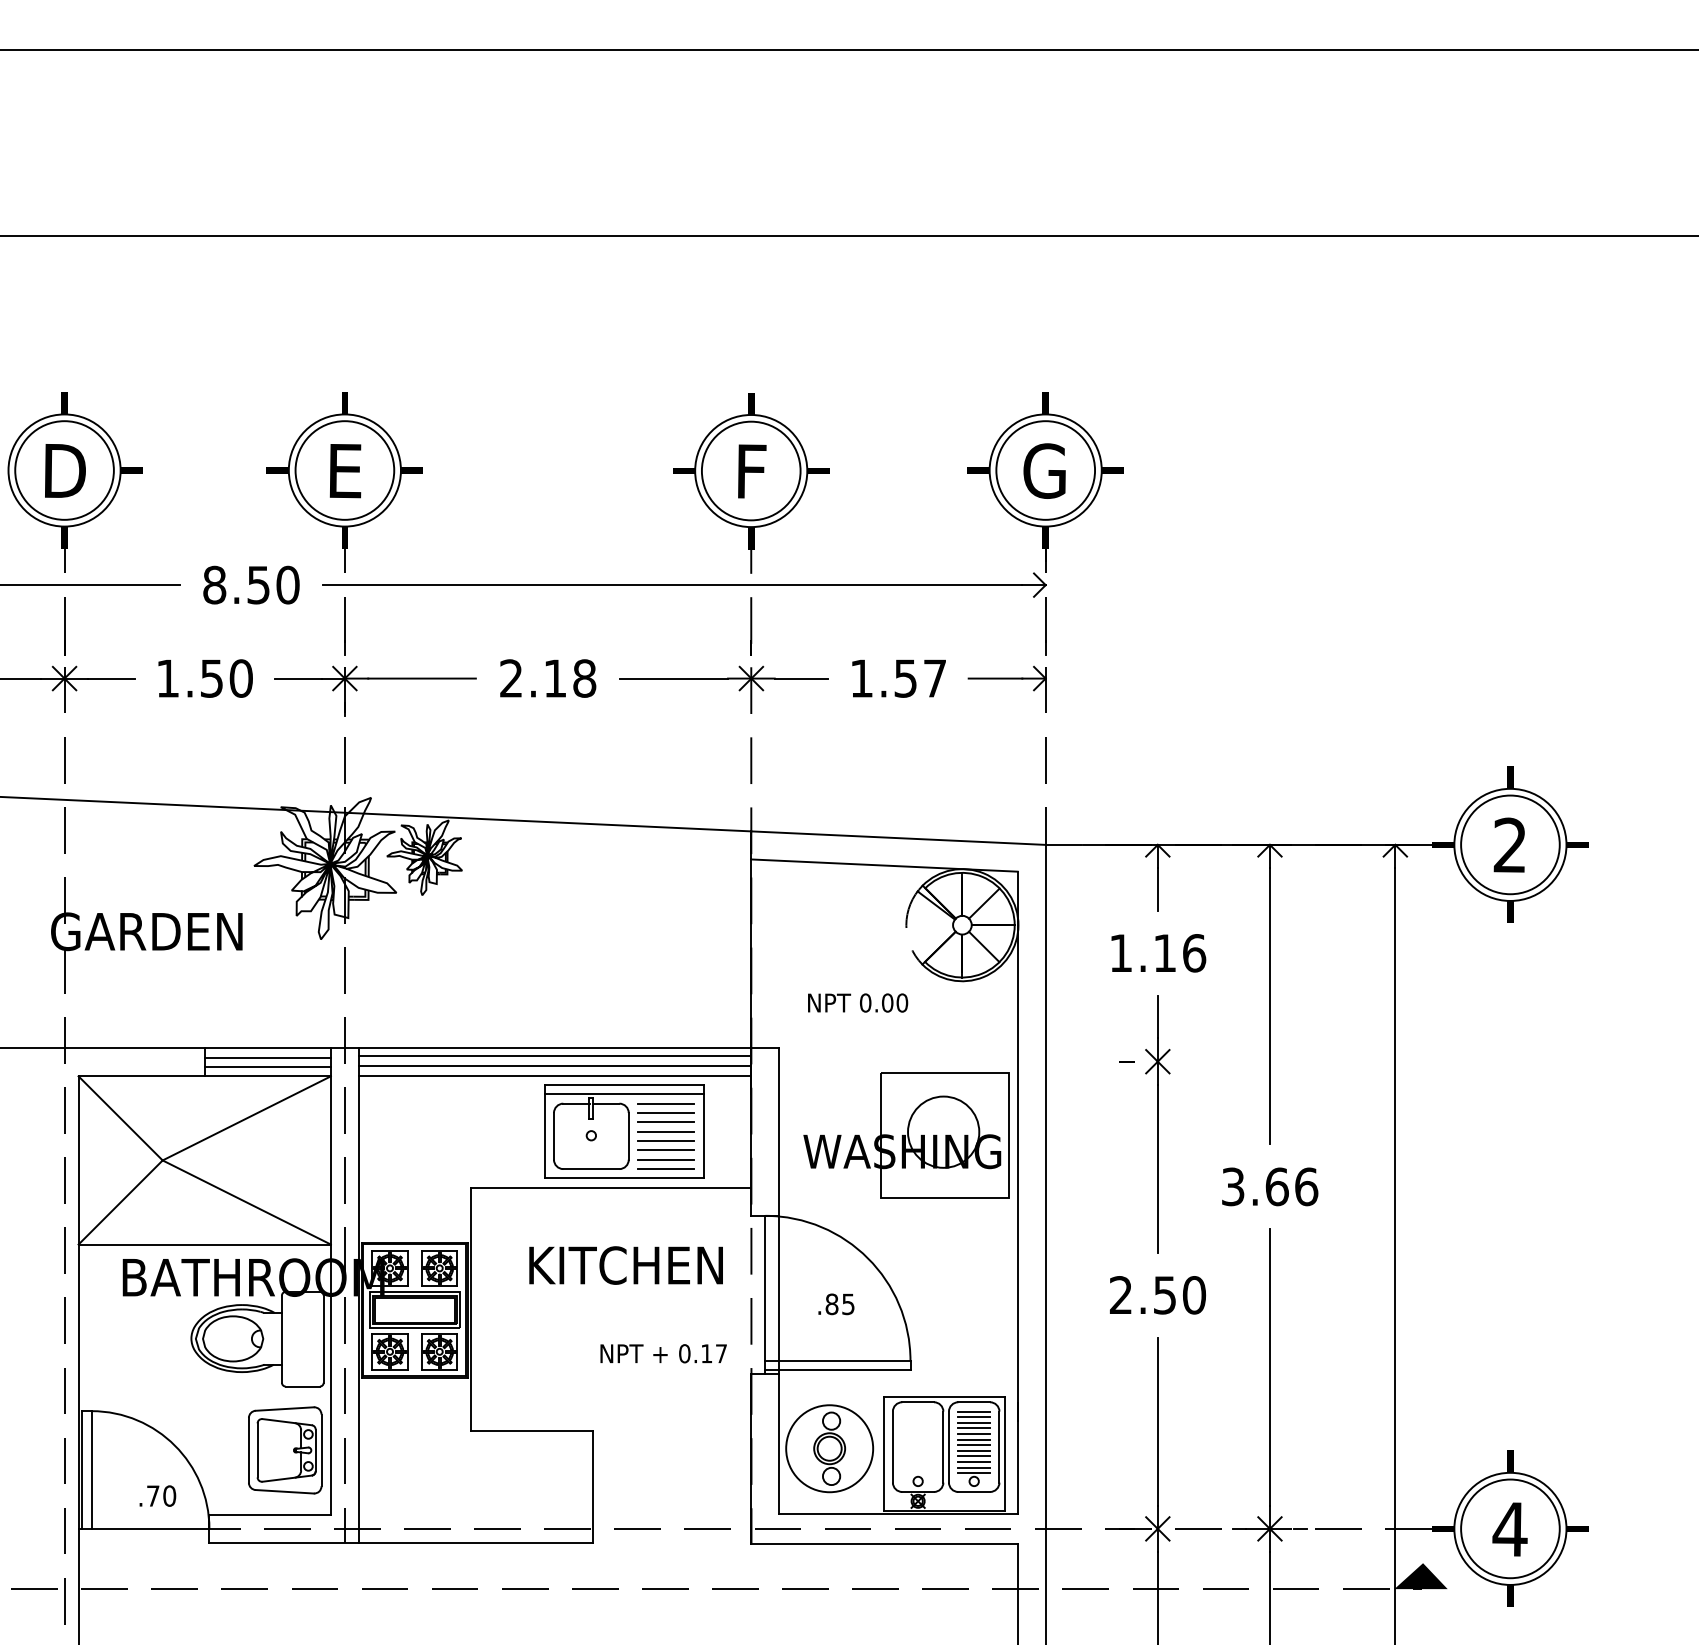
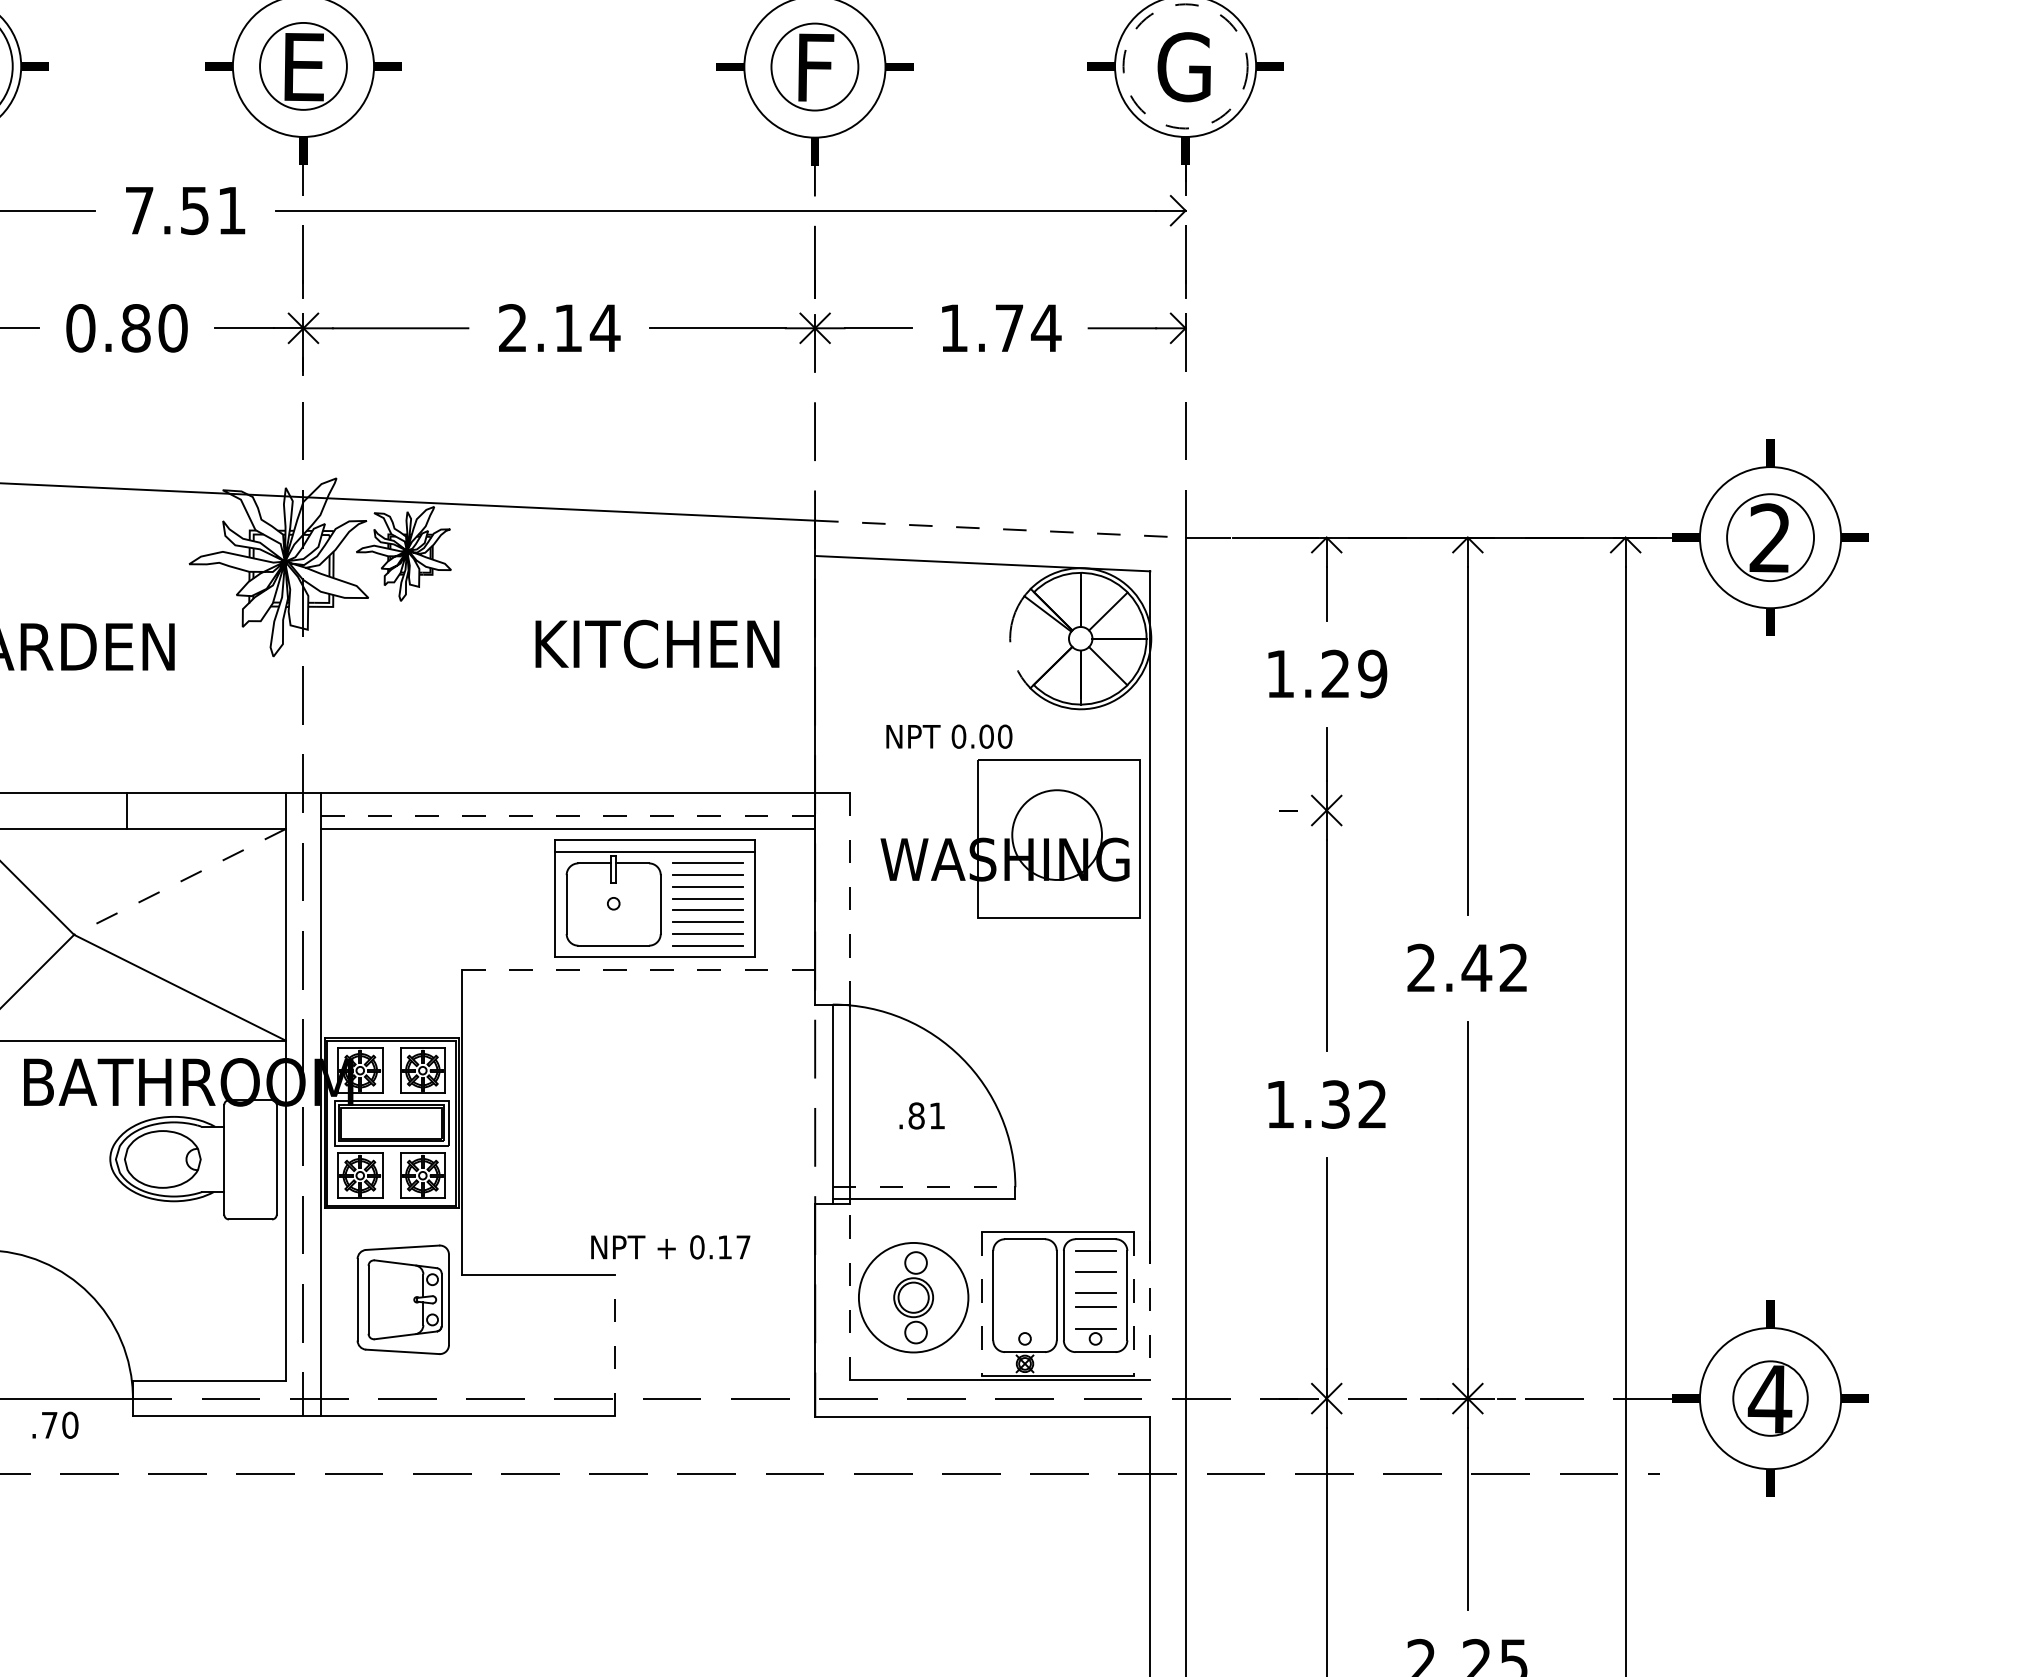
circle: (344, 470) -> (302, 66), size x0.7
circle: (750, 470) -> (814, 66), size x0.7
circle: (1045, 470) -> (1185, 66), solid -> dashed
text: (251, 584) -> (185, 209), 8.50 -> 7.51
text: (189, 678) -> (107, 328), 1.50 -> 0.80
text: (584, 678) -> (605, 328), 2.18 -> 2.14
text: (920, 678) -> (1027, 328), 1.57 -> 1.74
line: (899, 838) -> (1001, 529), solid -> dashed
circle: (1510, 844) -> (1770, 537), size x0.7
text: (1179, 953) -> (1353, 674), 1.16 -> 1.29
line: (554, 1056) -> (567, 803), removed
line: (267, 1057) -> (206, 805), removed
line: (555, 1065) -> (568, 815), solid -> dashed
line: (267, 1067) -> (206, 817), removed
line: (246, 1118) -> (179, 882), solid -> dashed
line: (779, 1131) -> (850, 898), solid -> dashed
part: (906, 1135) -> (1010, 839), moved
text: (1270, 1186) -> (1468, 967), 3.66 -> 2.42
line: (611, 1188) -> (639, 970), solid -> dashed
text: (625, 1265) -> (656, 644), moved
text: (1157, 1295) -> (1326, 1104), 2.50 -> 1.32
text: (848, 1304) -> (937, 1116), .85 -> .81
text: (663, 1353) -> (670, 1247), moved
line: (837, 1360) -> (923, 1186), solid -> dashed
line: (974, 1417) -> (1095, 1258), removed
line: (974, 1422) -> (1095, 1264), removed
line: (974, 1434) -> (1095, 1279), removed
line: (974, 1439) -> (1095, 1286), removed
line: (779, 1443) -> (850, 1291), solid -> dashed
part: (285, 1450) -> (403, 1299), moved
line: (974, 1450) -> (1095, 1299), removed
line: (883, 1453) -> (981, 1303), solid -> dashed
line: (1005, 1453) -> (1134, 1303), solid -> dashed
line: (1017, 1459) -> (1150, 1311), solid -> dashed
line: (974, 1462) -> (1095, 1315), removed
line: (974, 1467) -> (1095, 1321), removed
line: (592, 1486) -> (615, 1345), solid -> dashed
text: (157, 1495) -> (55, 1424), moved
circle: (1510, 1528) -> (1770, 1398), size x0.6
fill: (1420, 1576) -> (1657, 1458), removed

